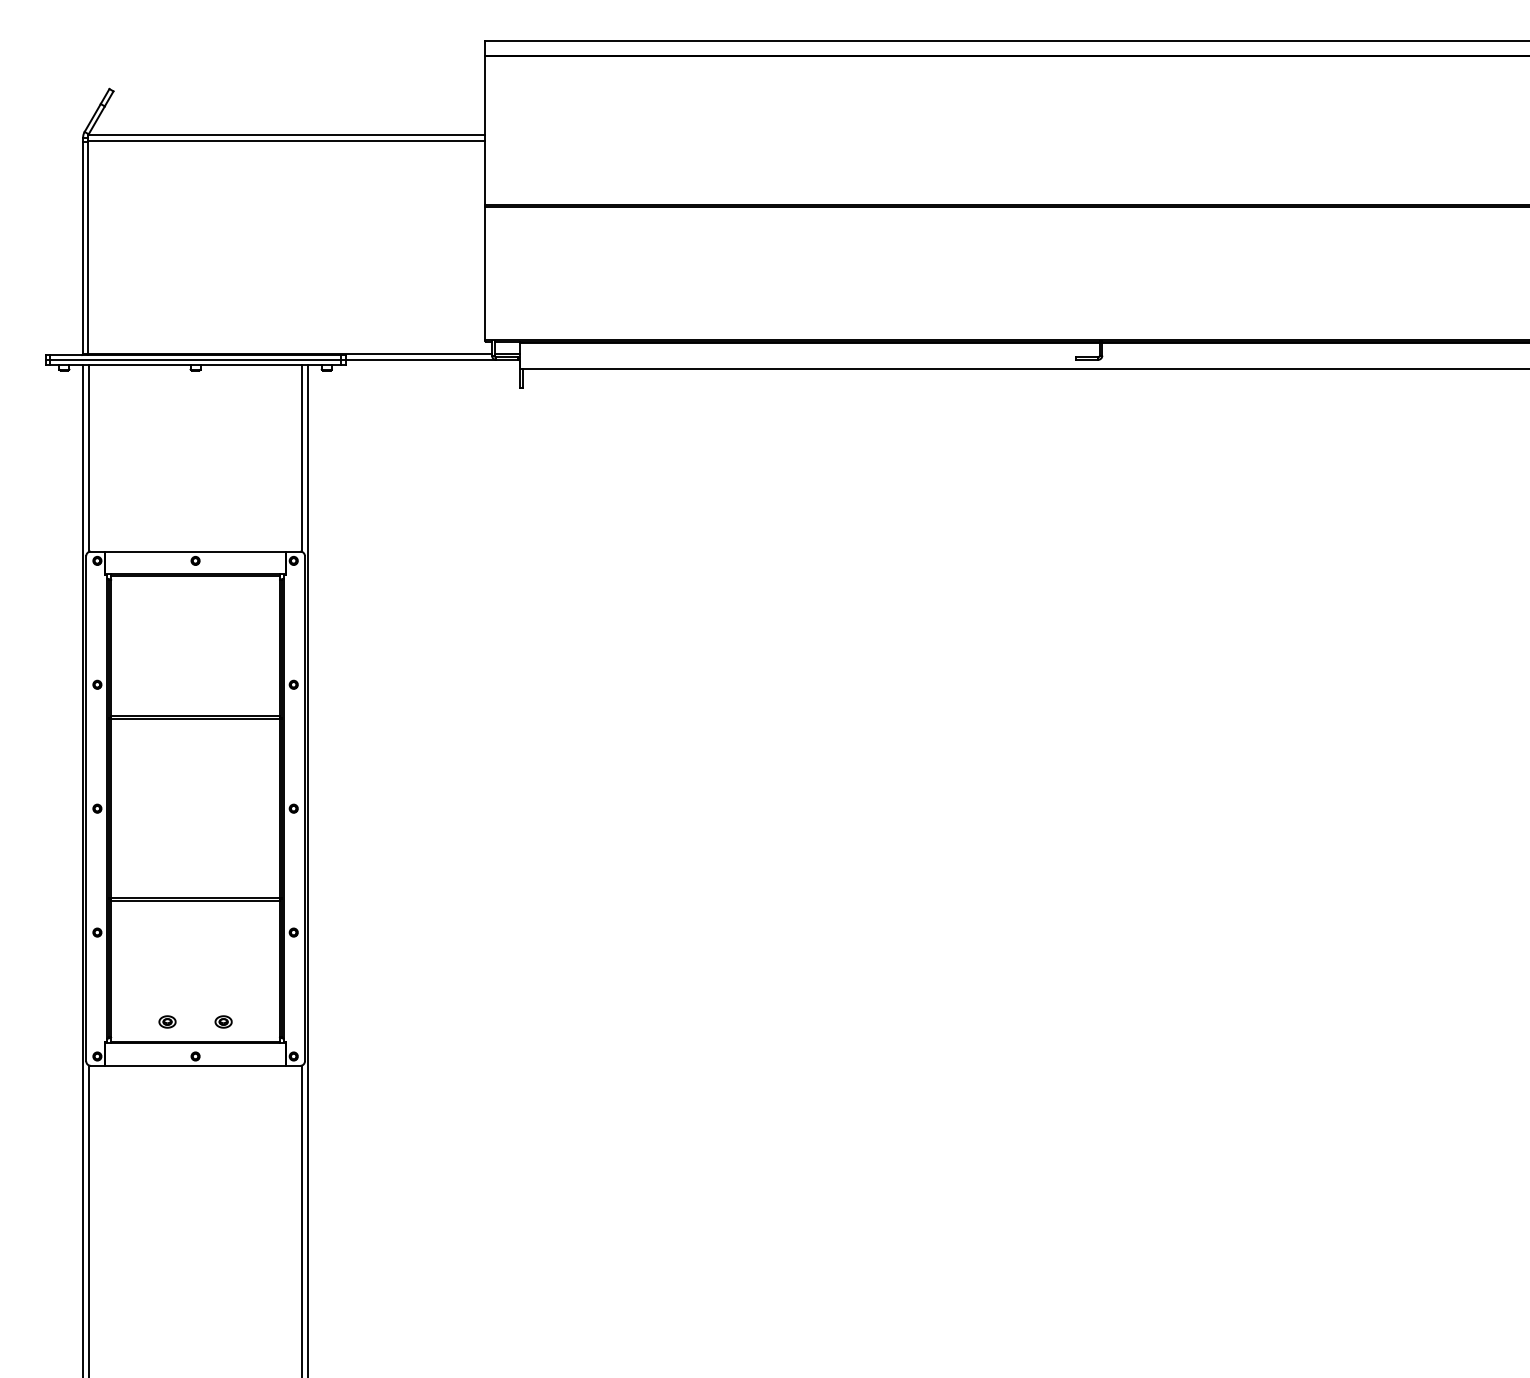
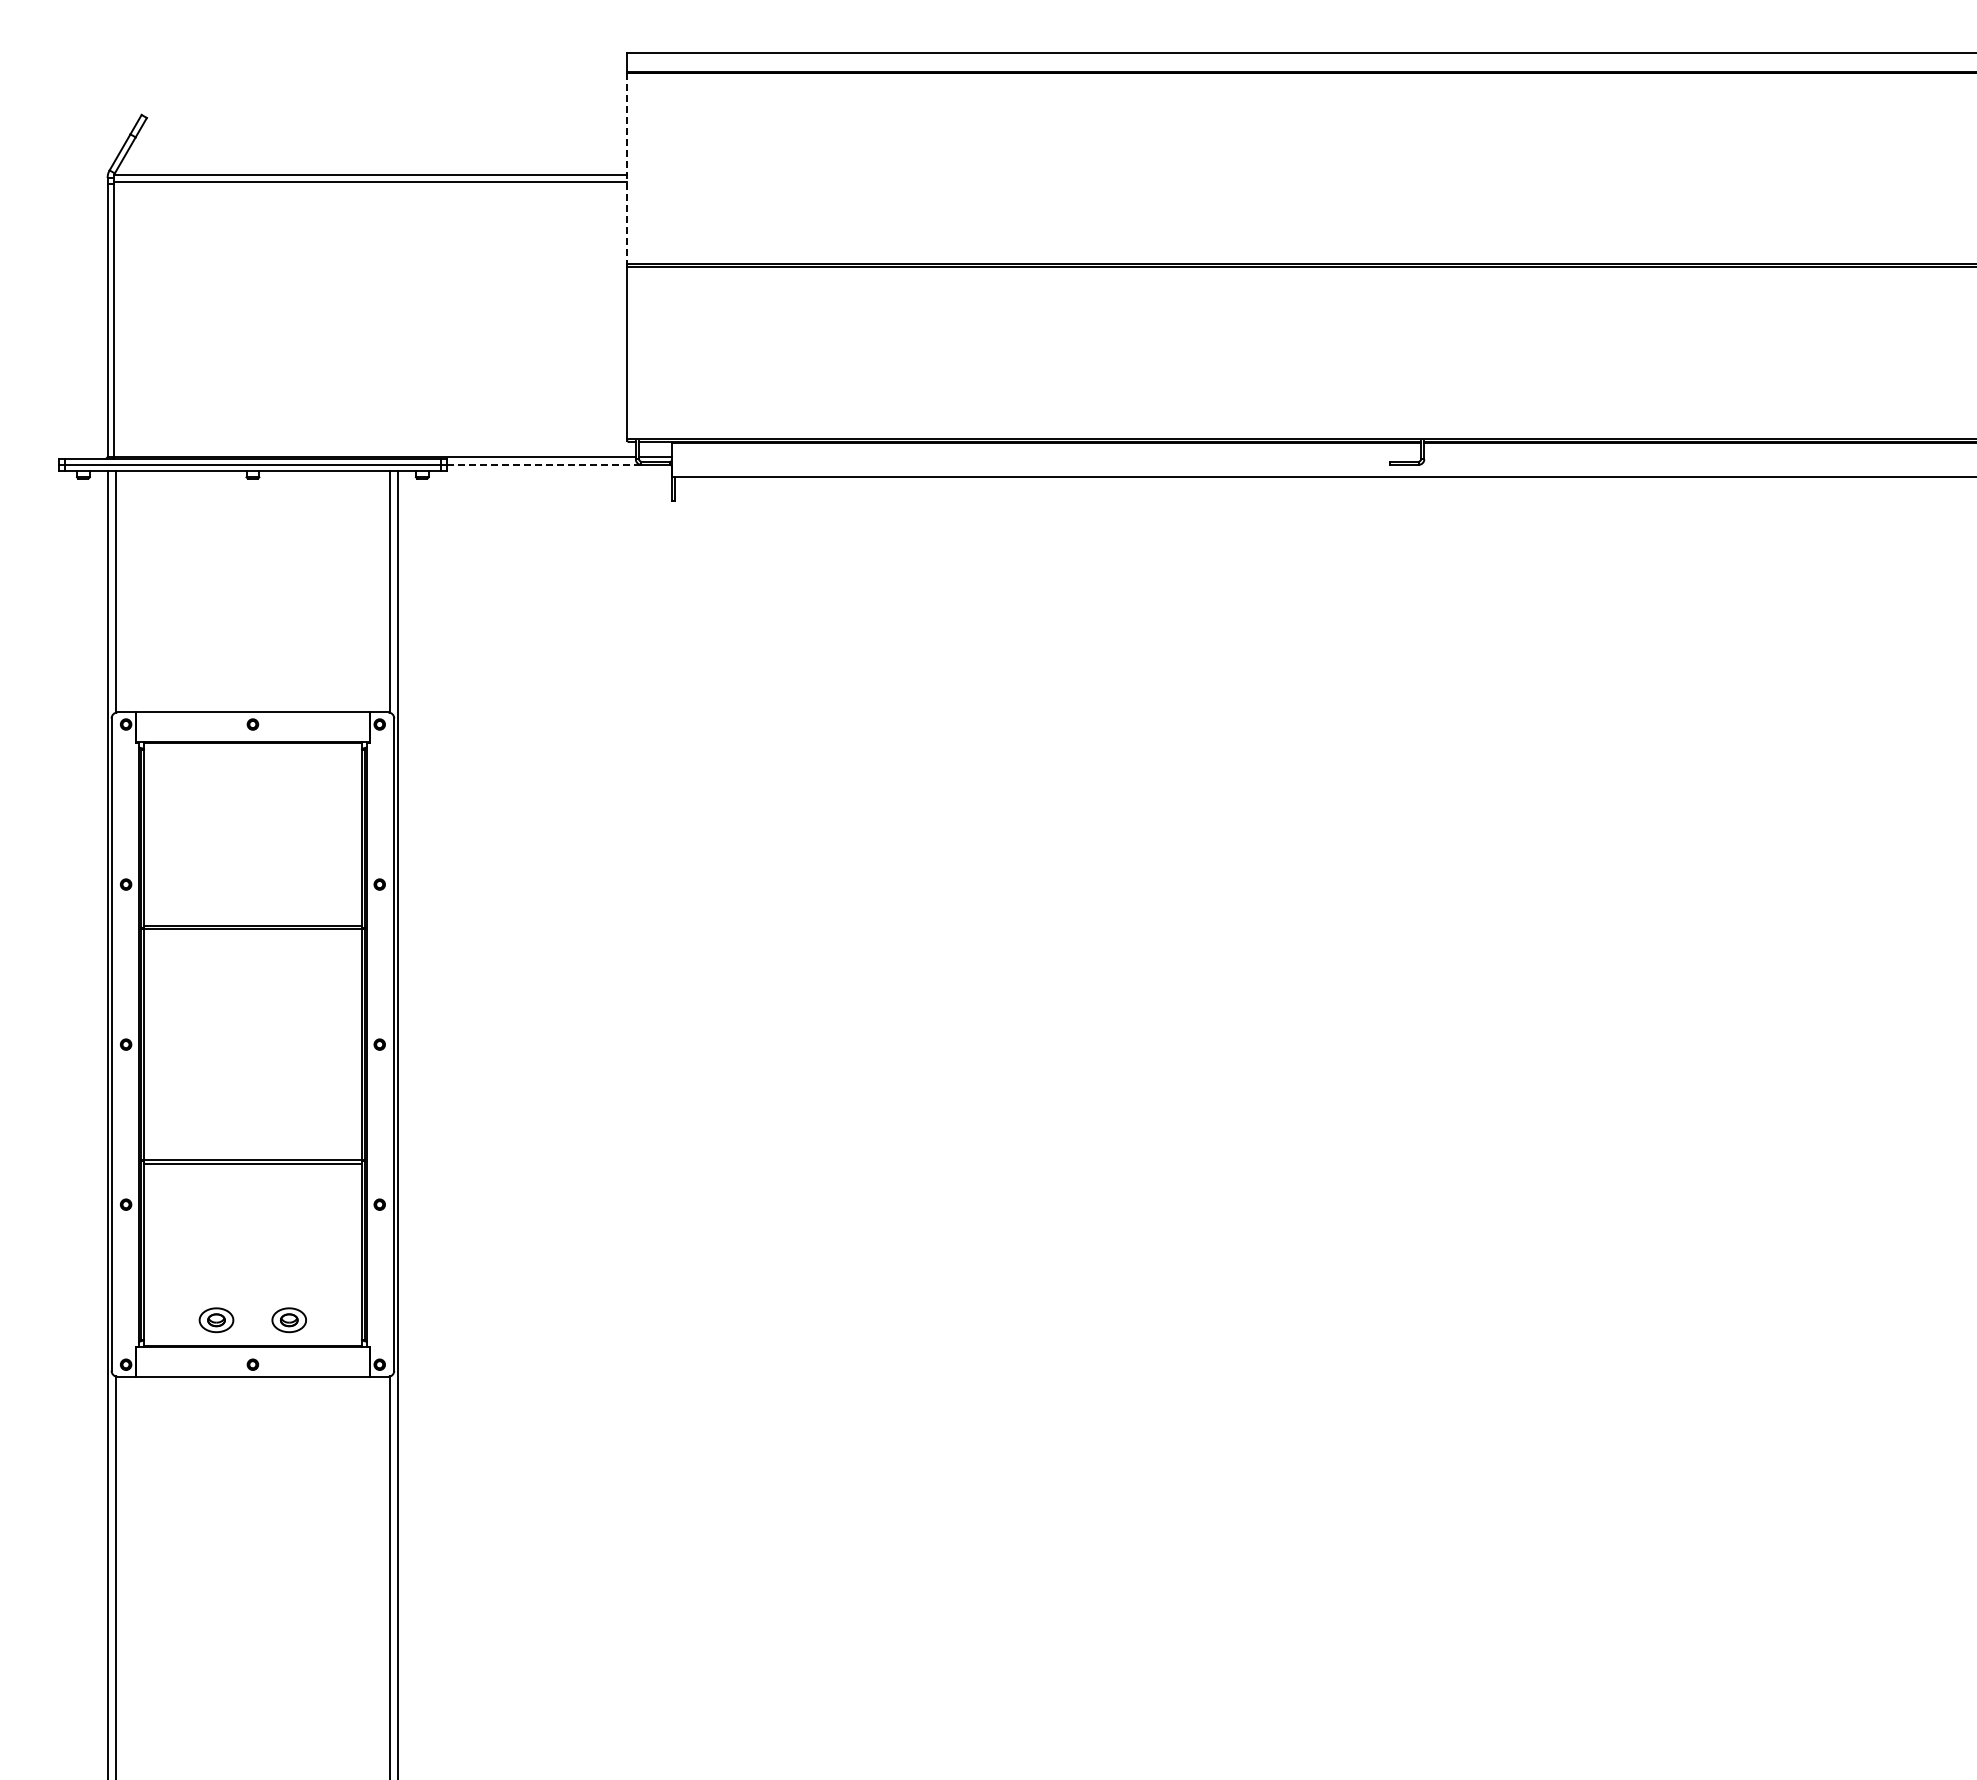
line: (485, 130) -> (627, 168), solid -> dashed
line: (421, 359) -> (544, 464), solid -> dashed
part: (167, 1021) -> (216, 1319), size x1.6
part: (223, 1021) -> (288, 1319), size x1.6

